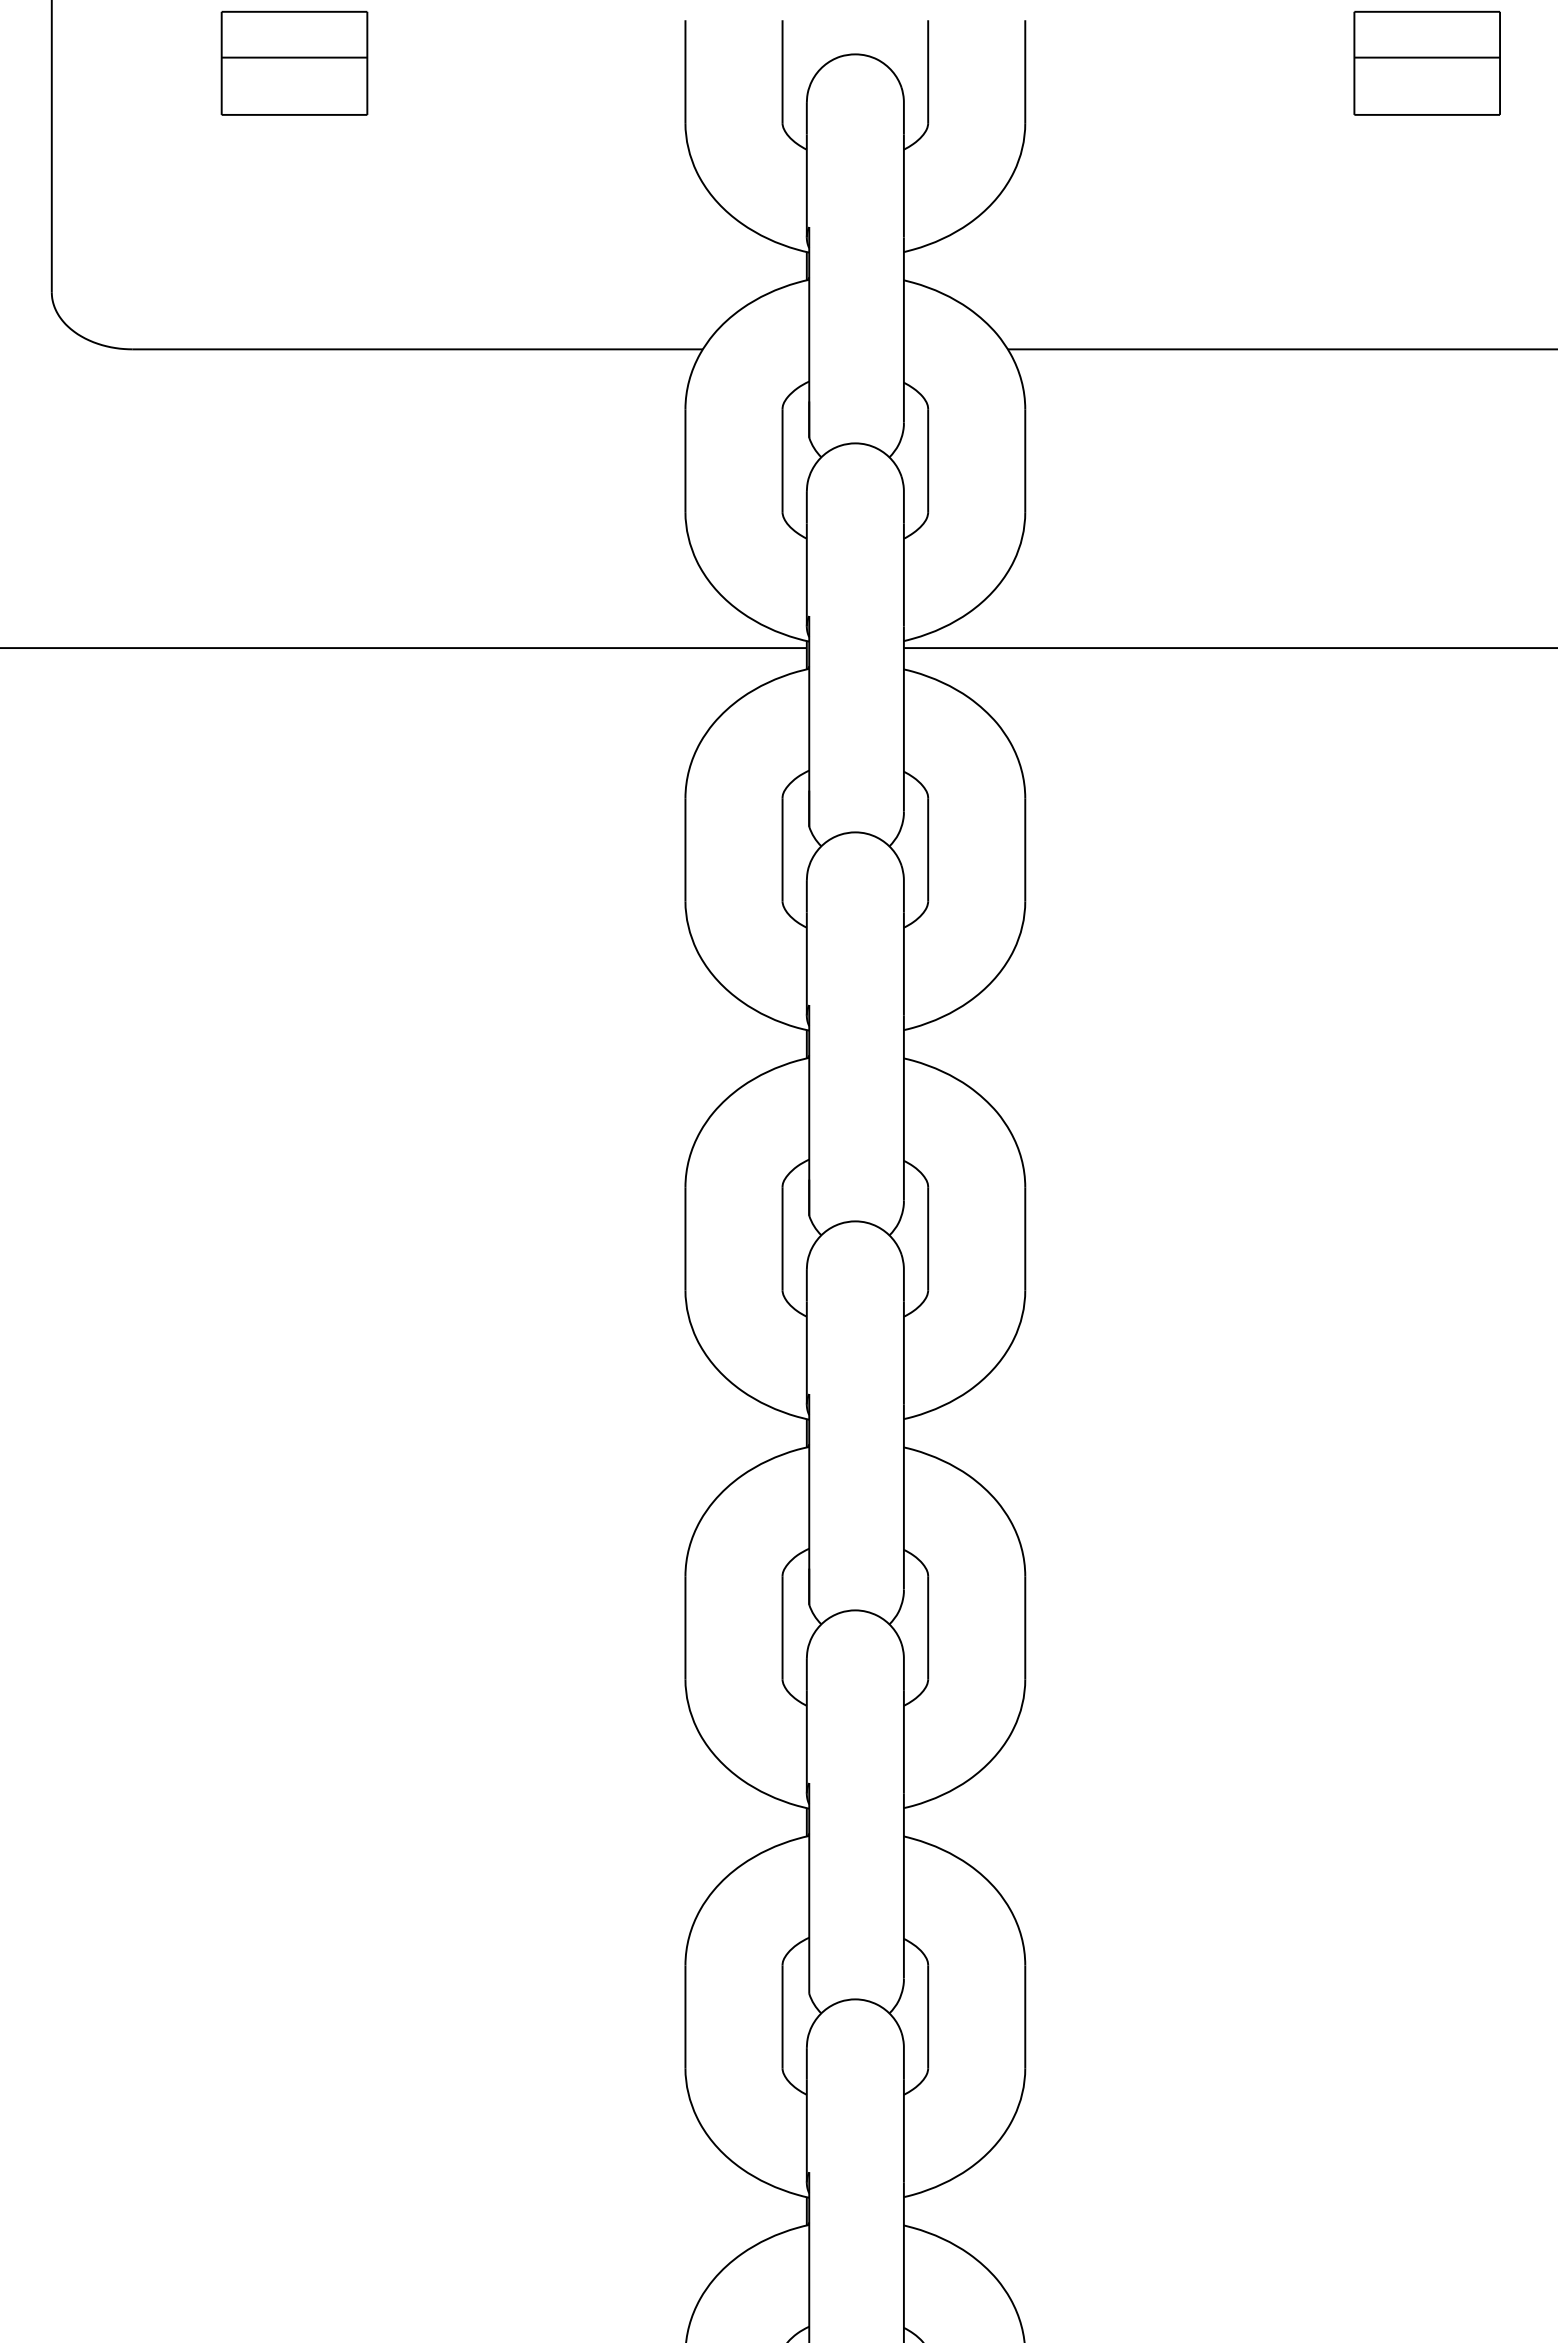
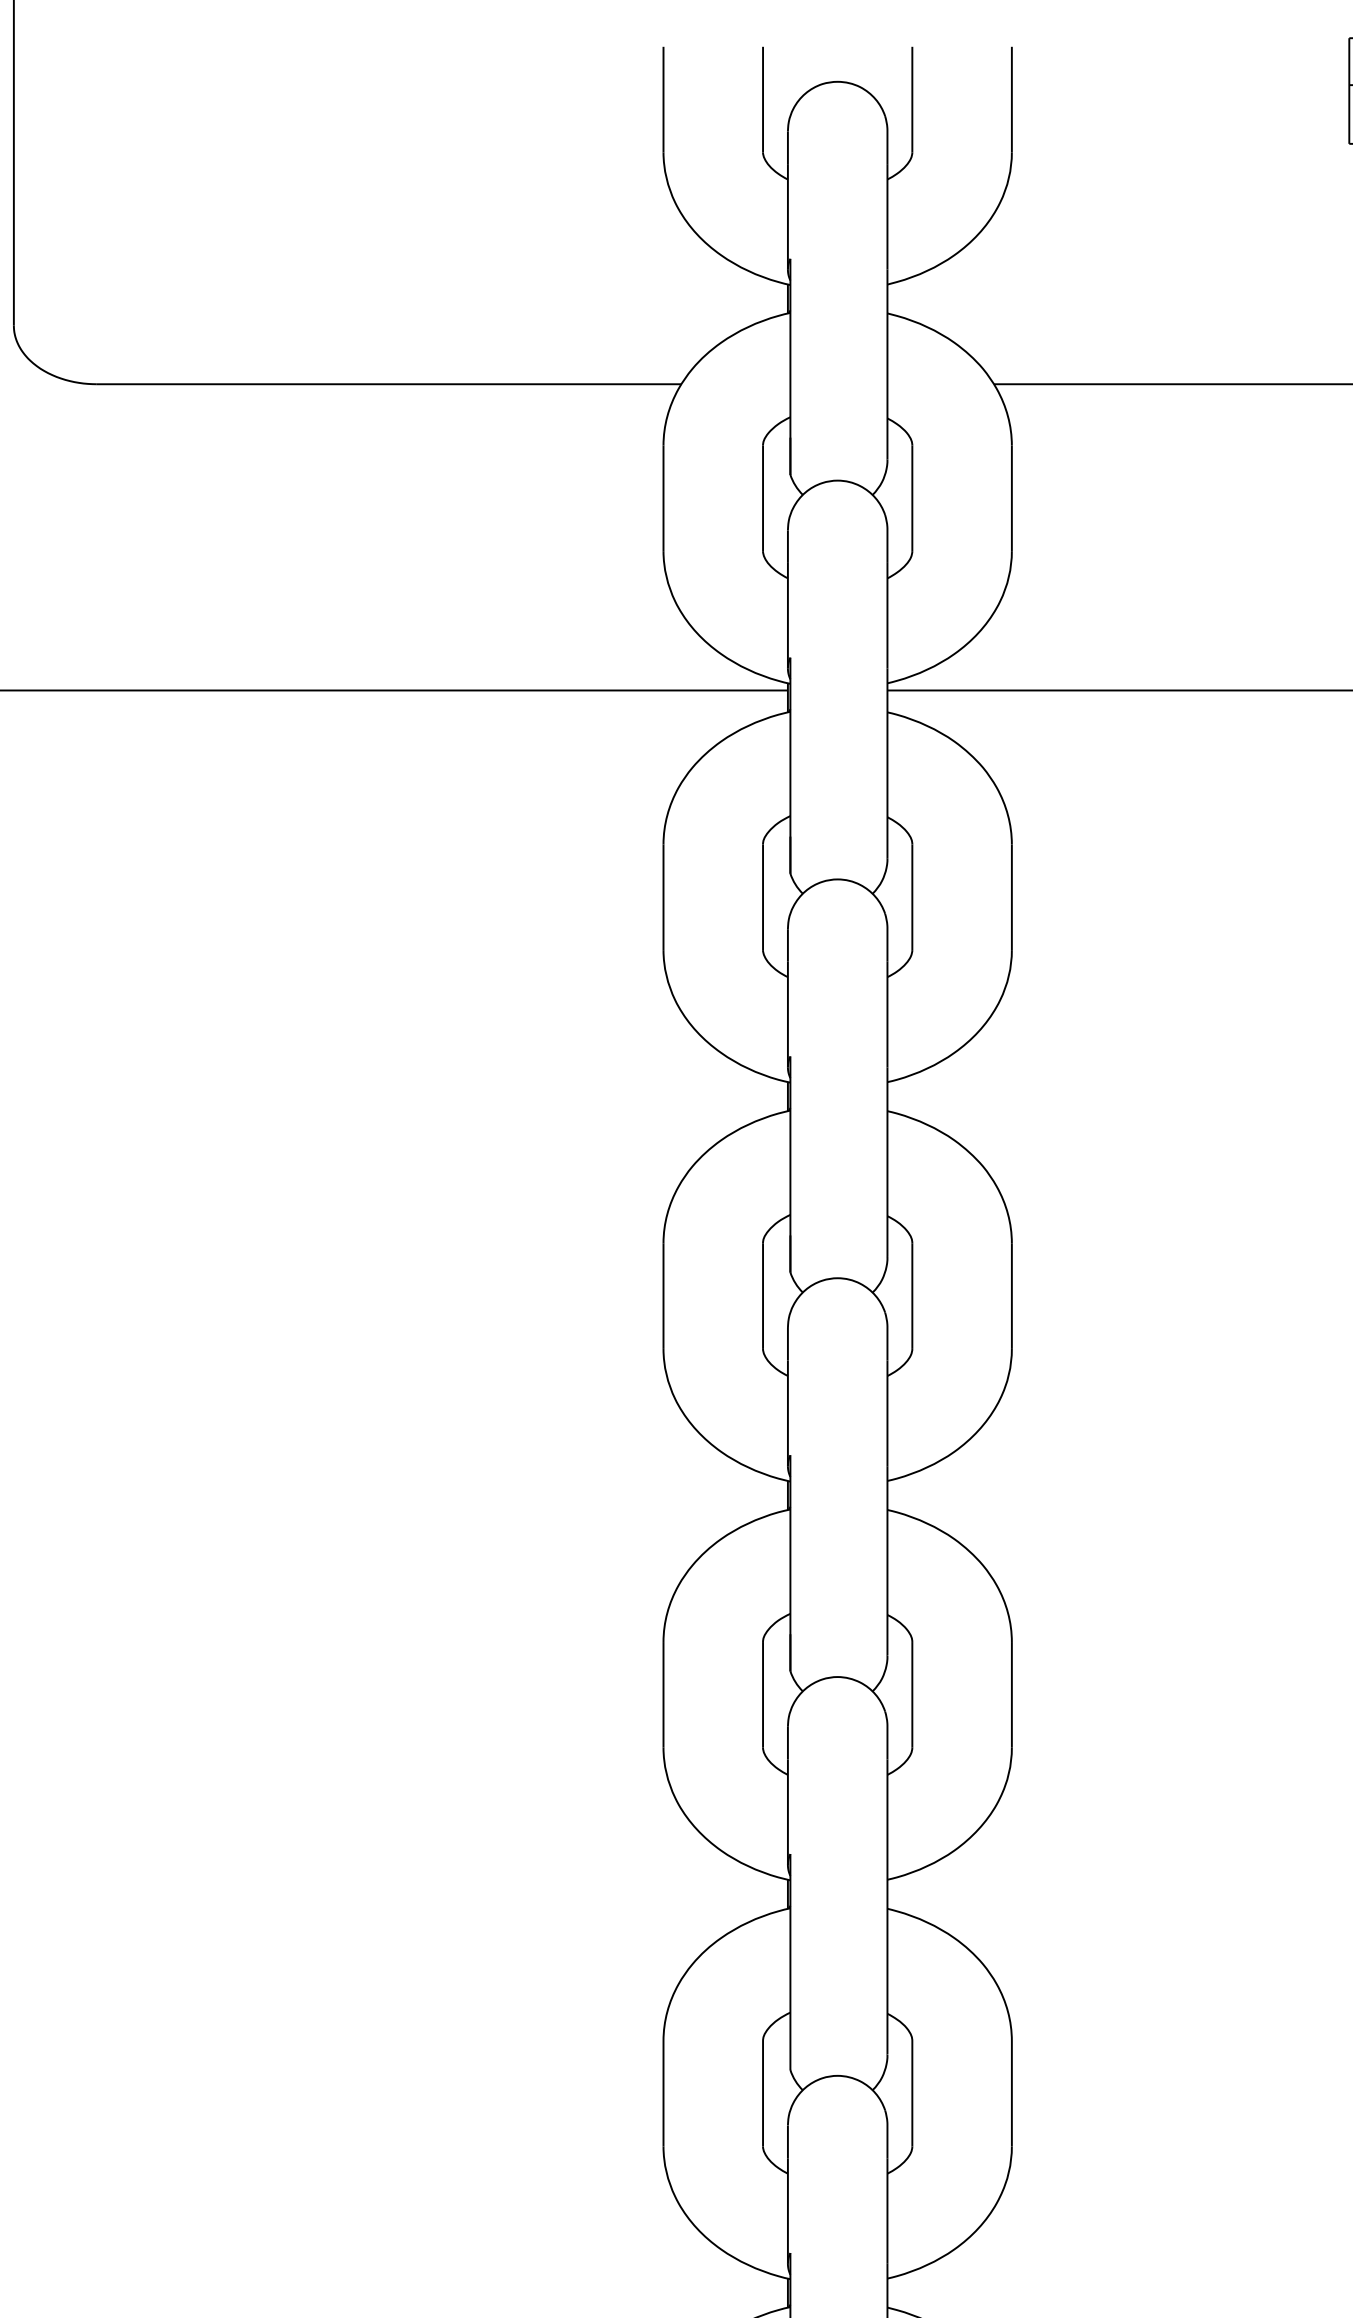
part: (294, 62) -> (262, 90), removed

